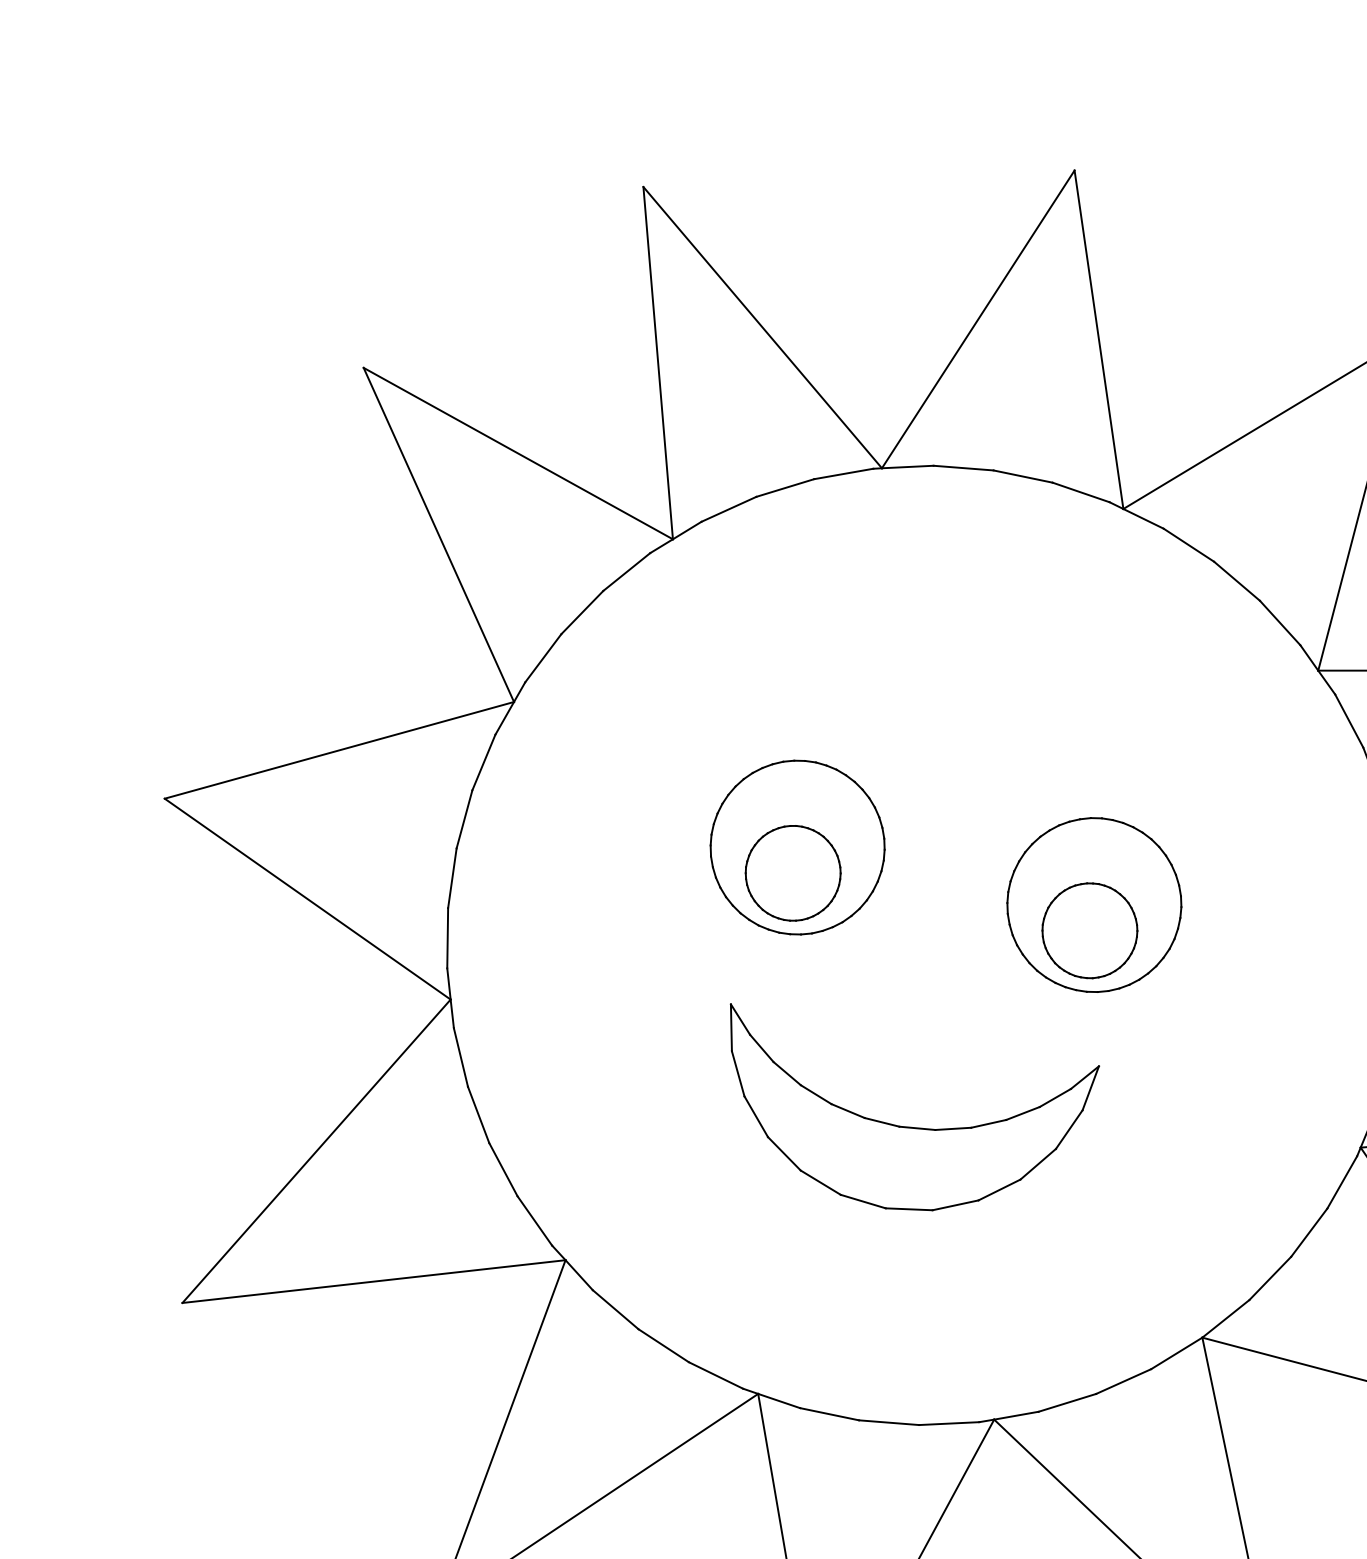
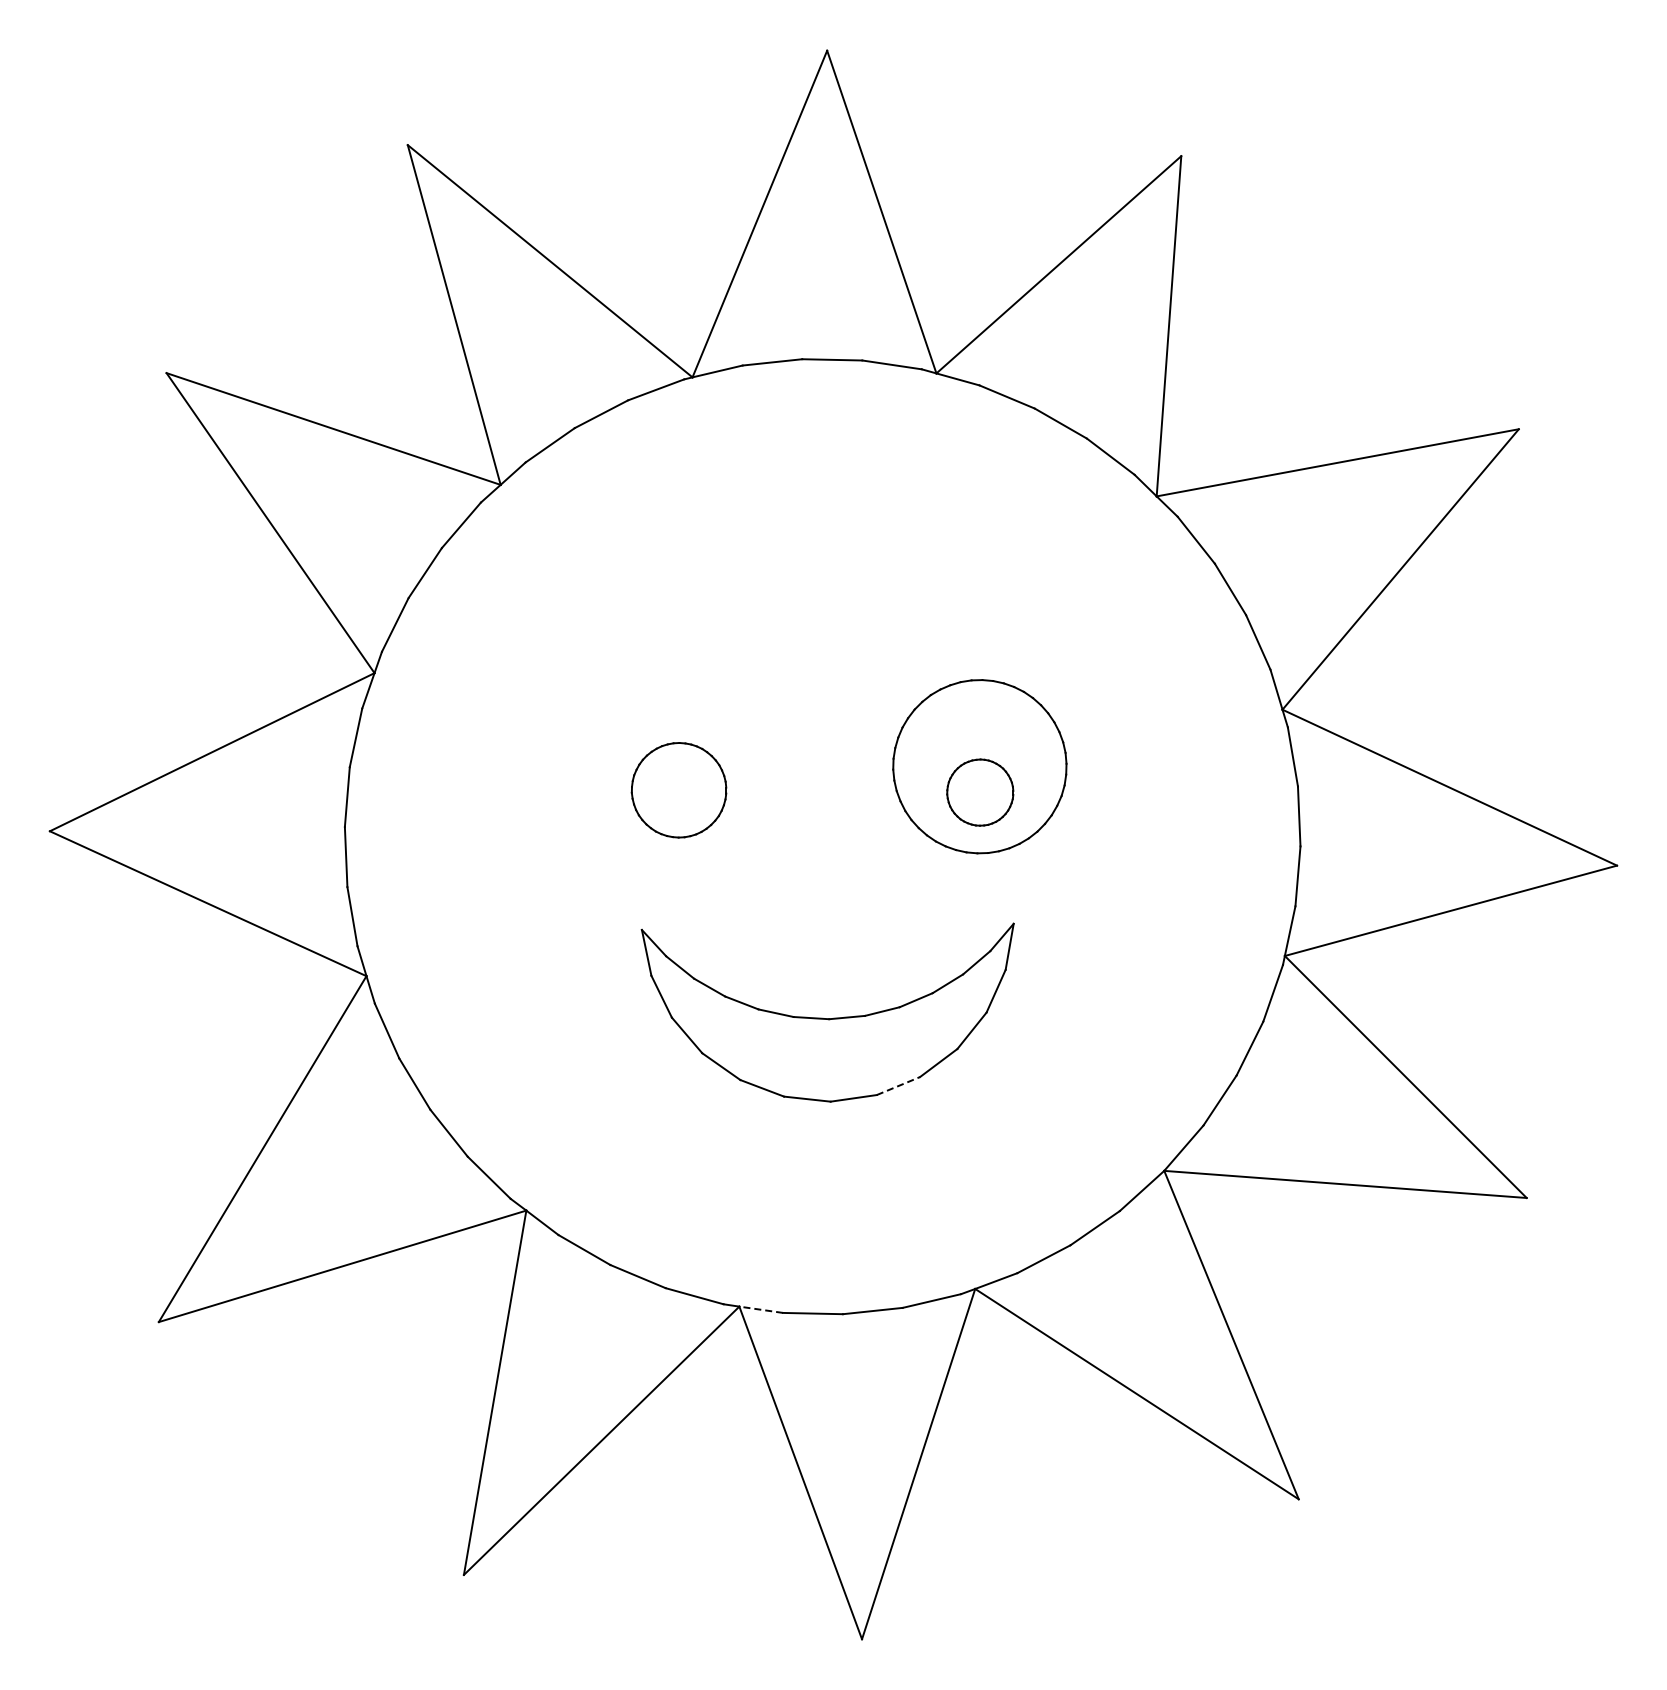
part: (797, 846) -> (678, 763), removed
part: (1090, 930) -> (980, 792), size x0.7
line: (955, 1204) -> (898, 1085), solid -> dashed
line: (778, 1400) -> (760, 1309), solid -> dashed

